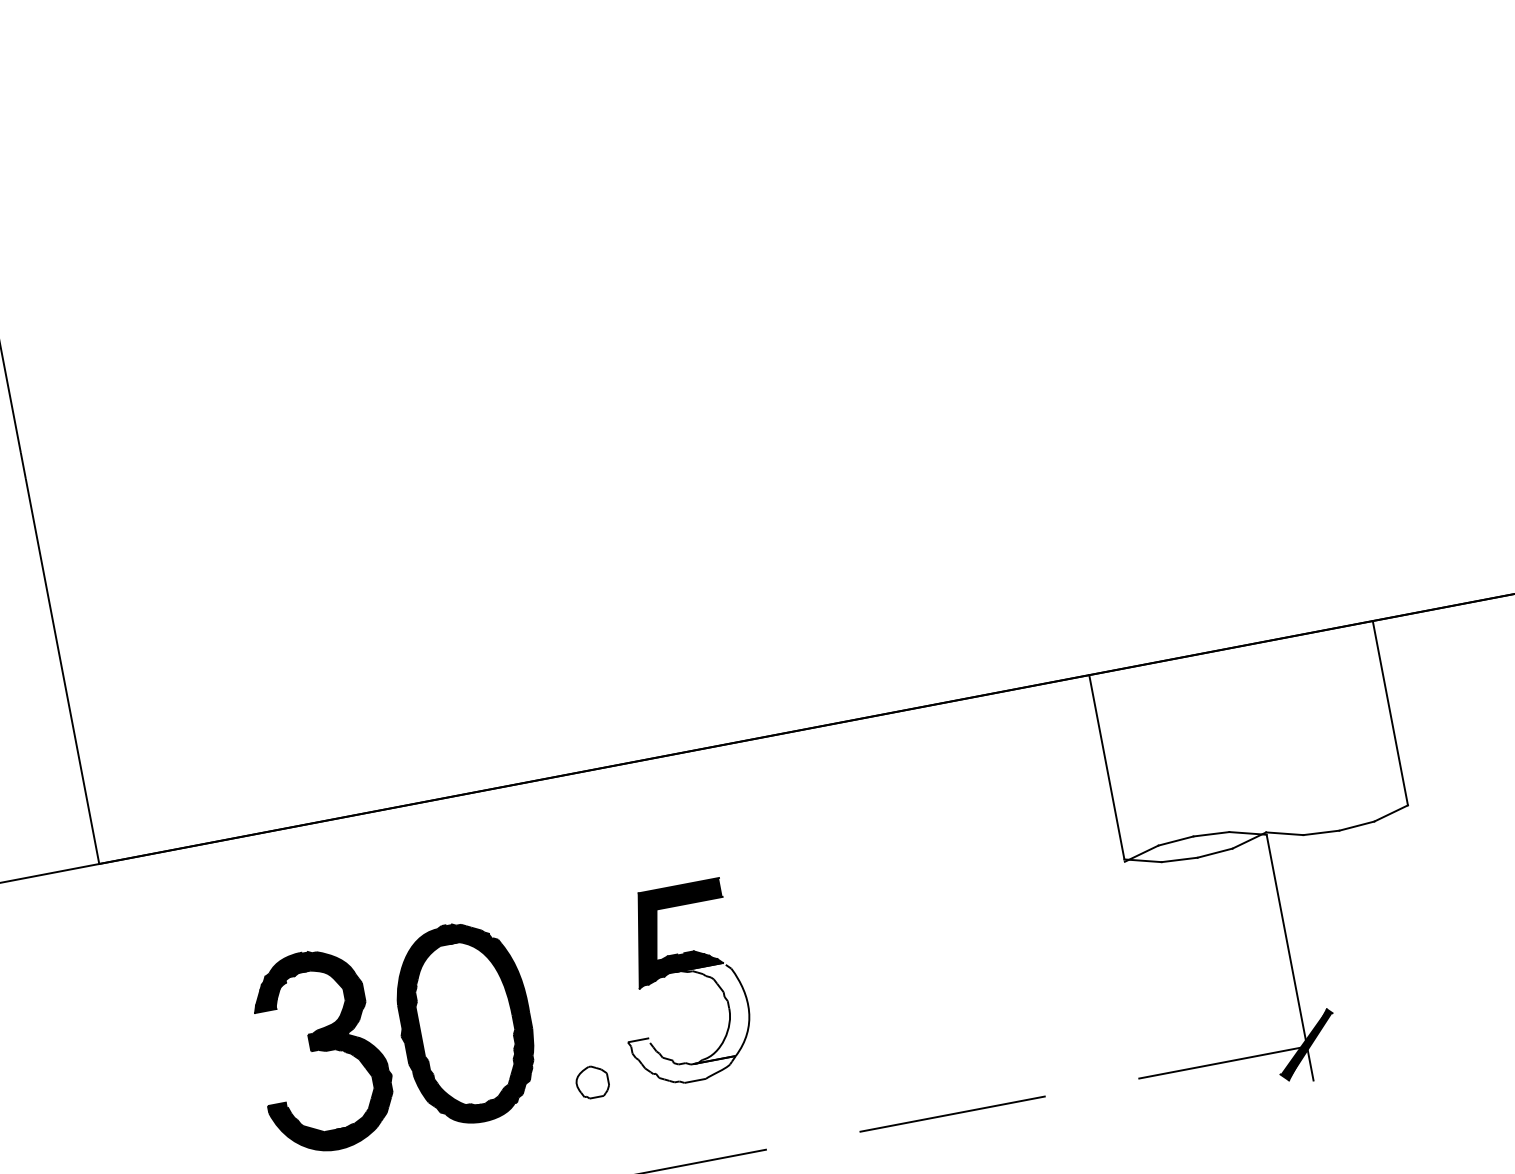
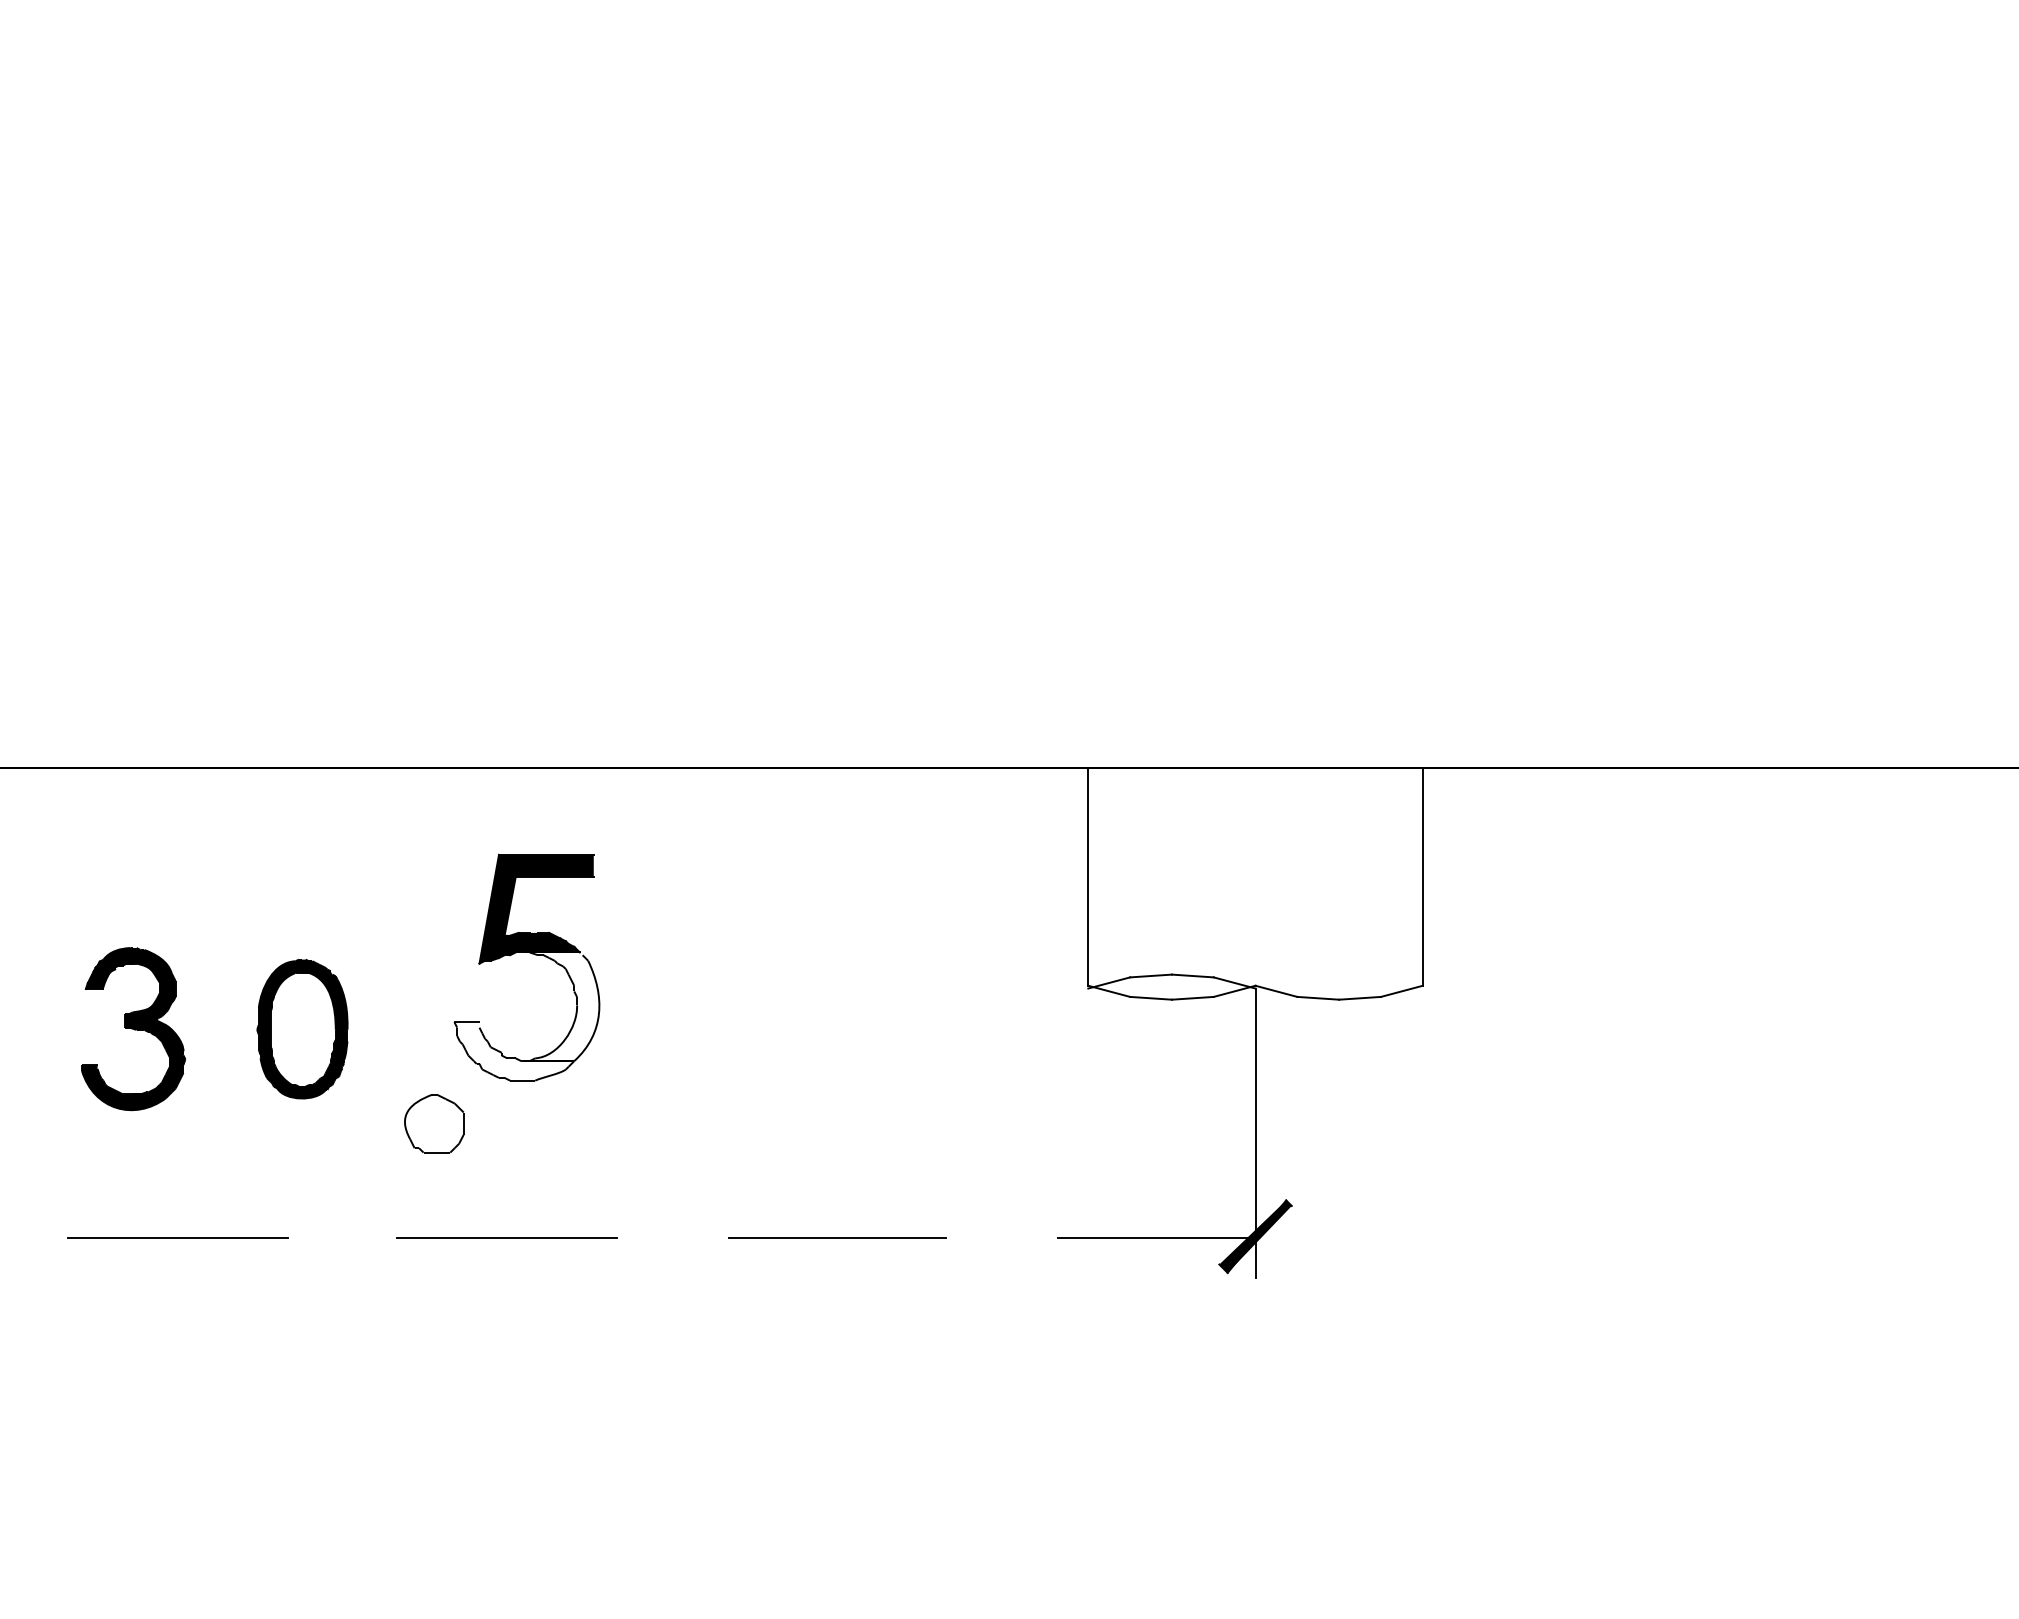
part: (680, 972) -> (529, 953), moved
part: (465, 1022) -> (302, 1028), size x0.6
part: (322, 1050) -> (133, 1028), size x0.7
part: (592, 1081) -> (434, 1123), size x1.6

